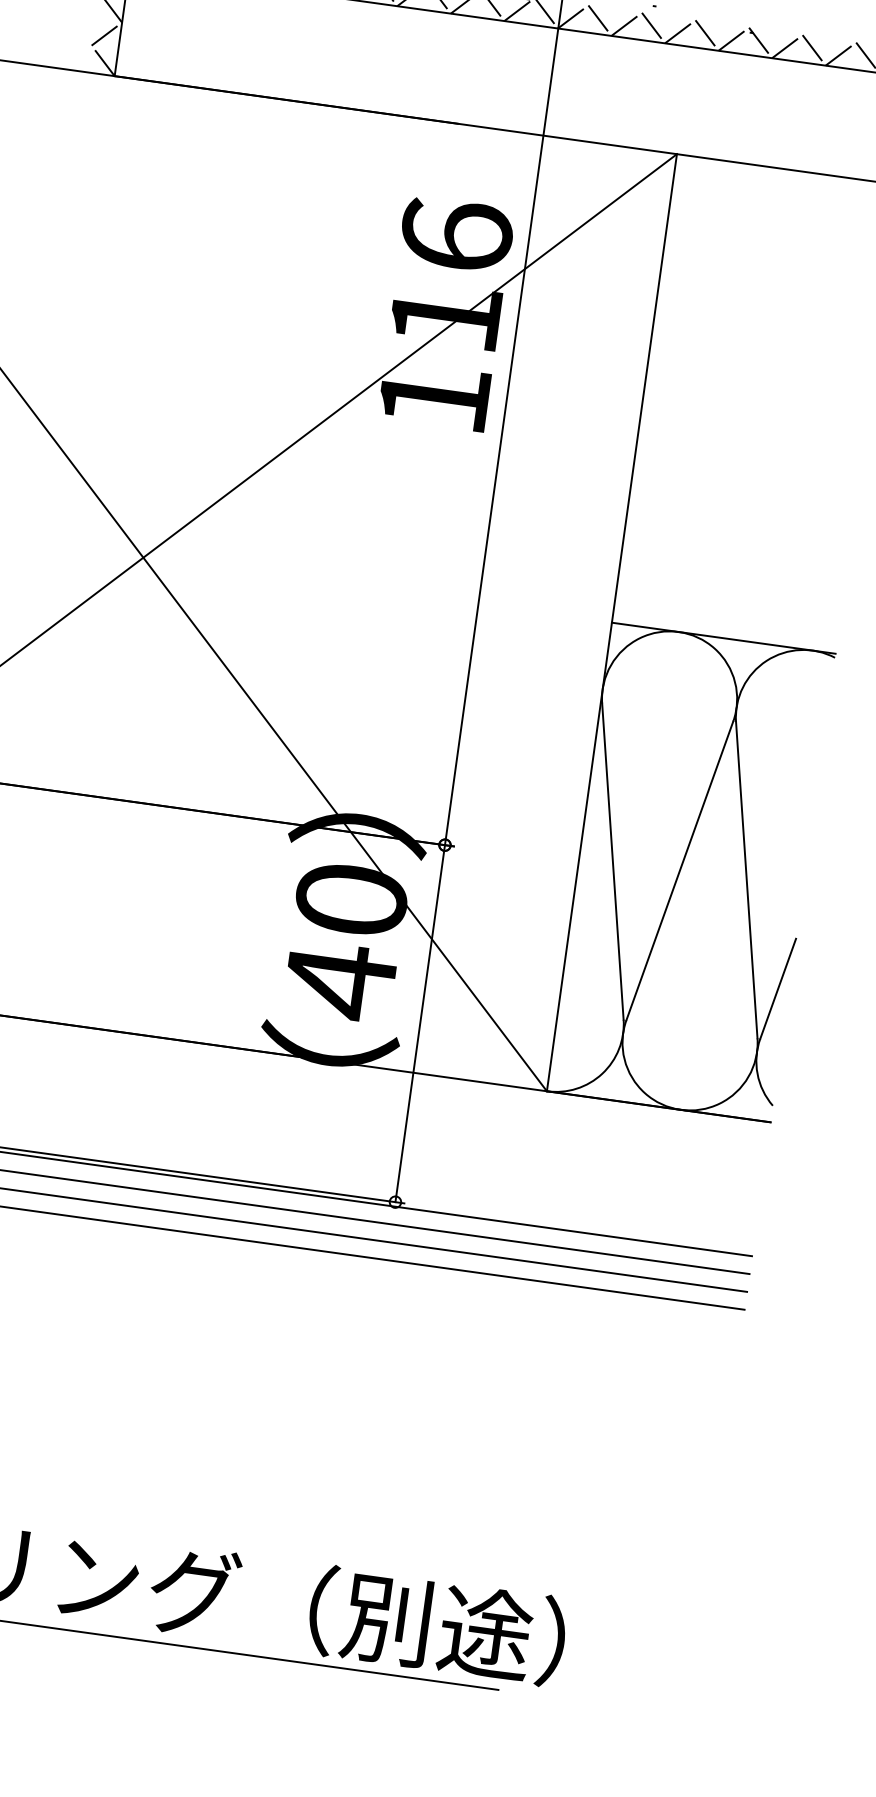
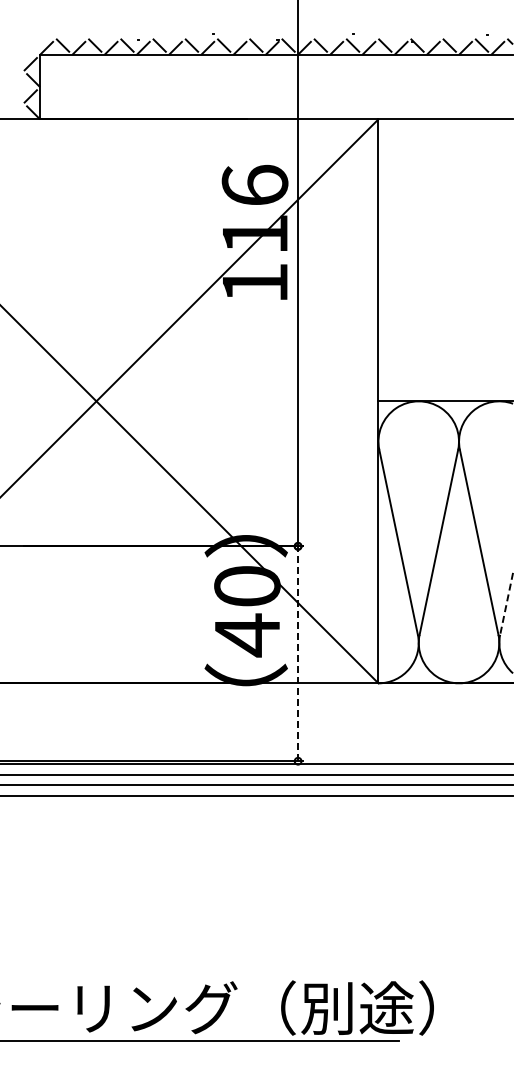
line: (778, 988) -> (506, 603), solid -> dashed
line: (420, 1023) -> (298, 653), solid -> dashed

